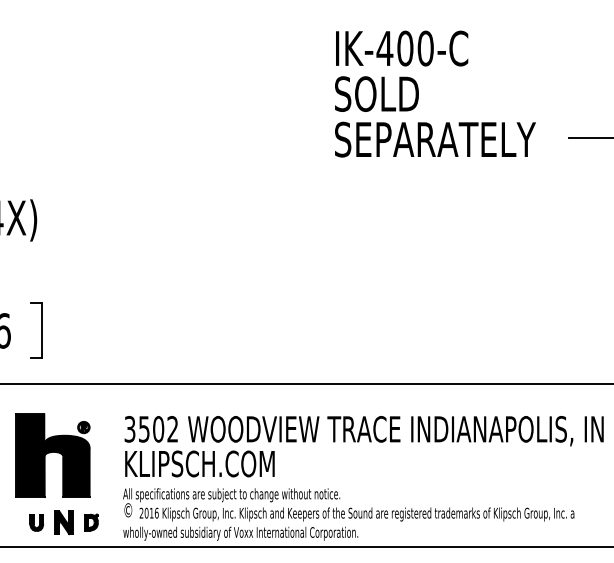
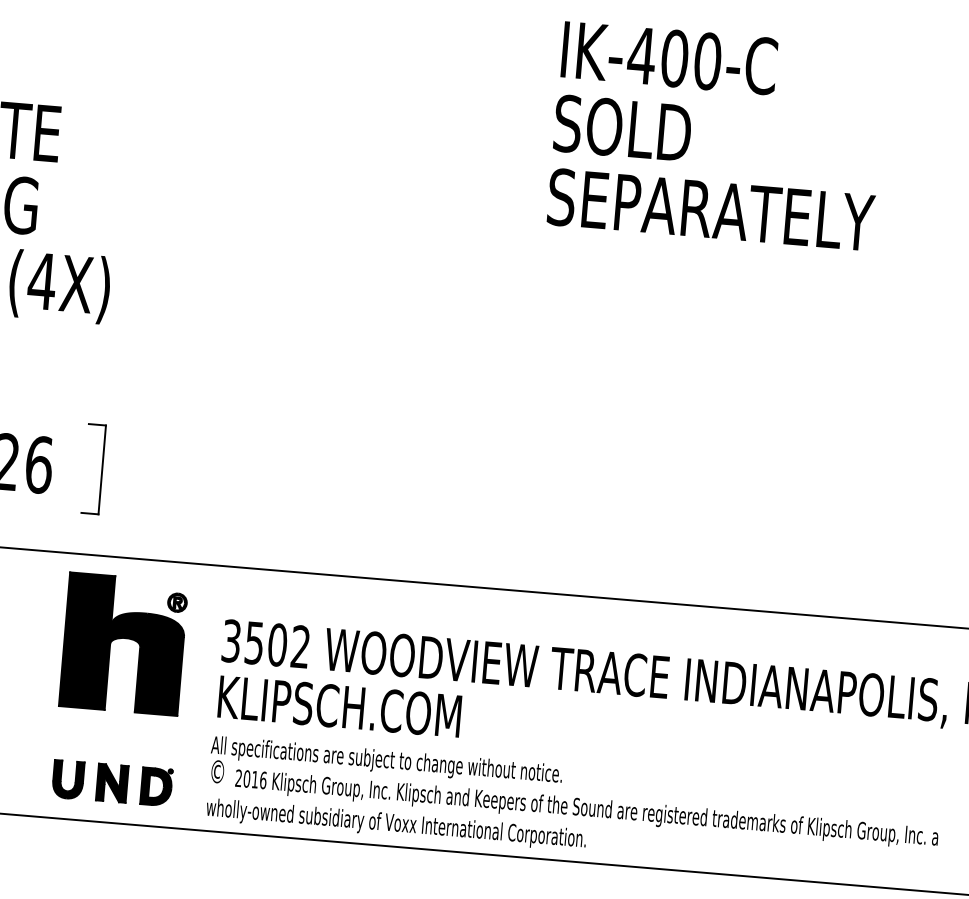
text: (435, 93) -> (717, 135), moved
part: (52, 455) -> (122, 643), moved
part: (36, 522) -> (67, 779), size x1.43
part: (91, 522) -> (156, 786), size x1.43

